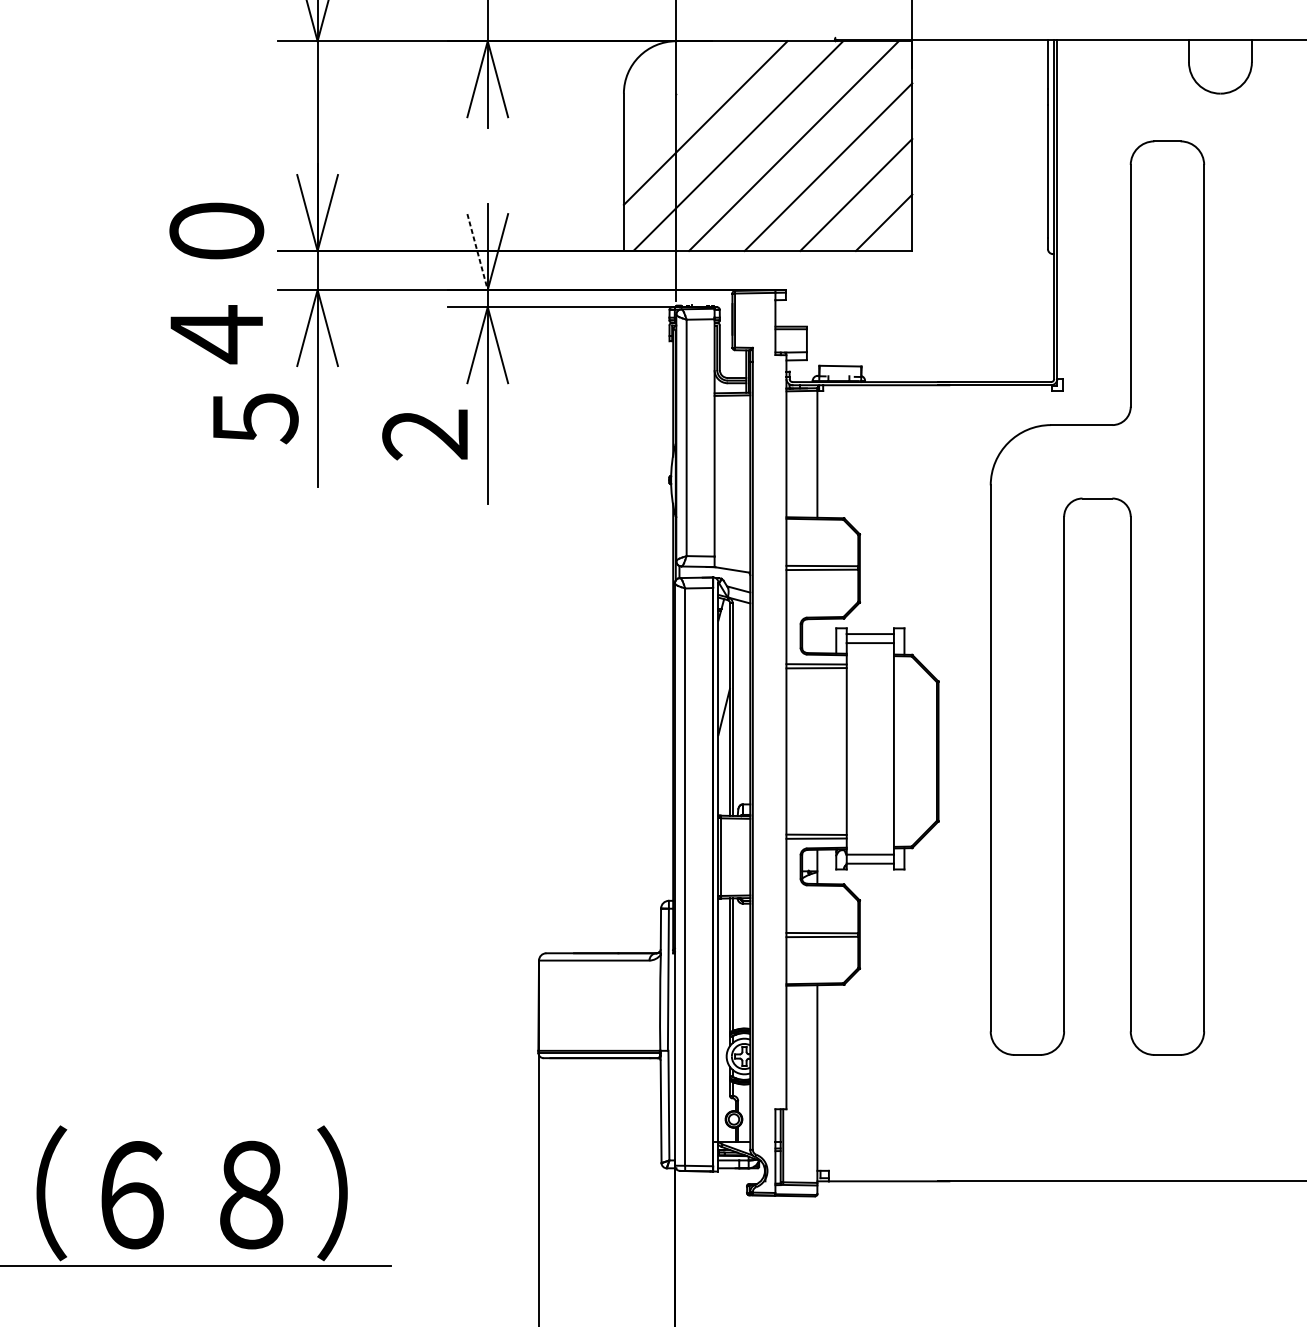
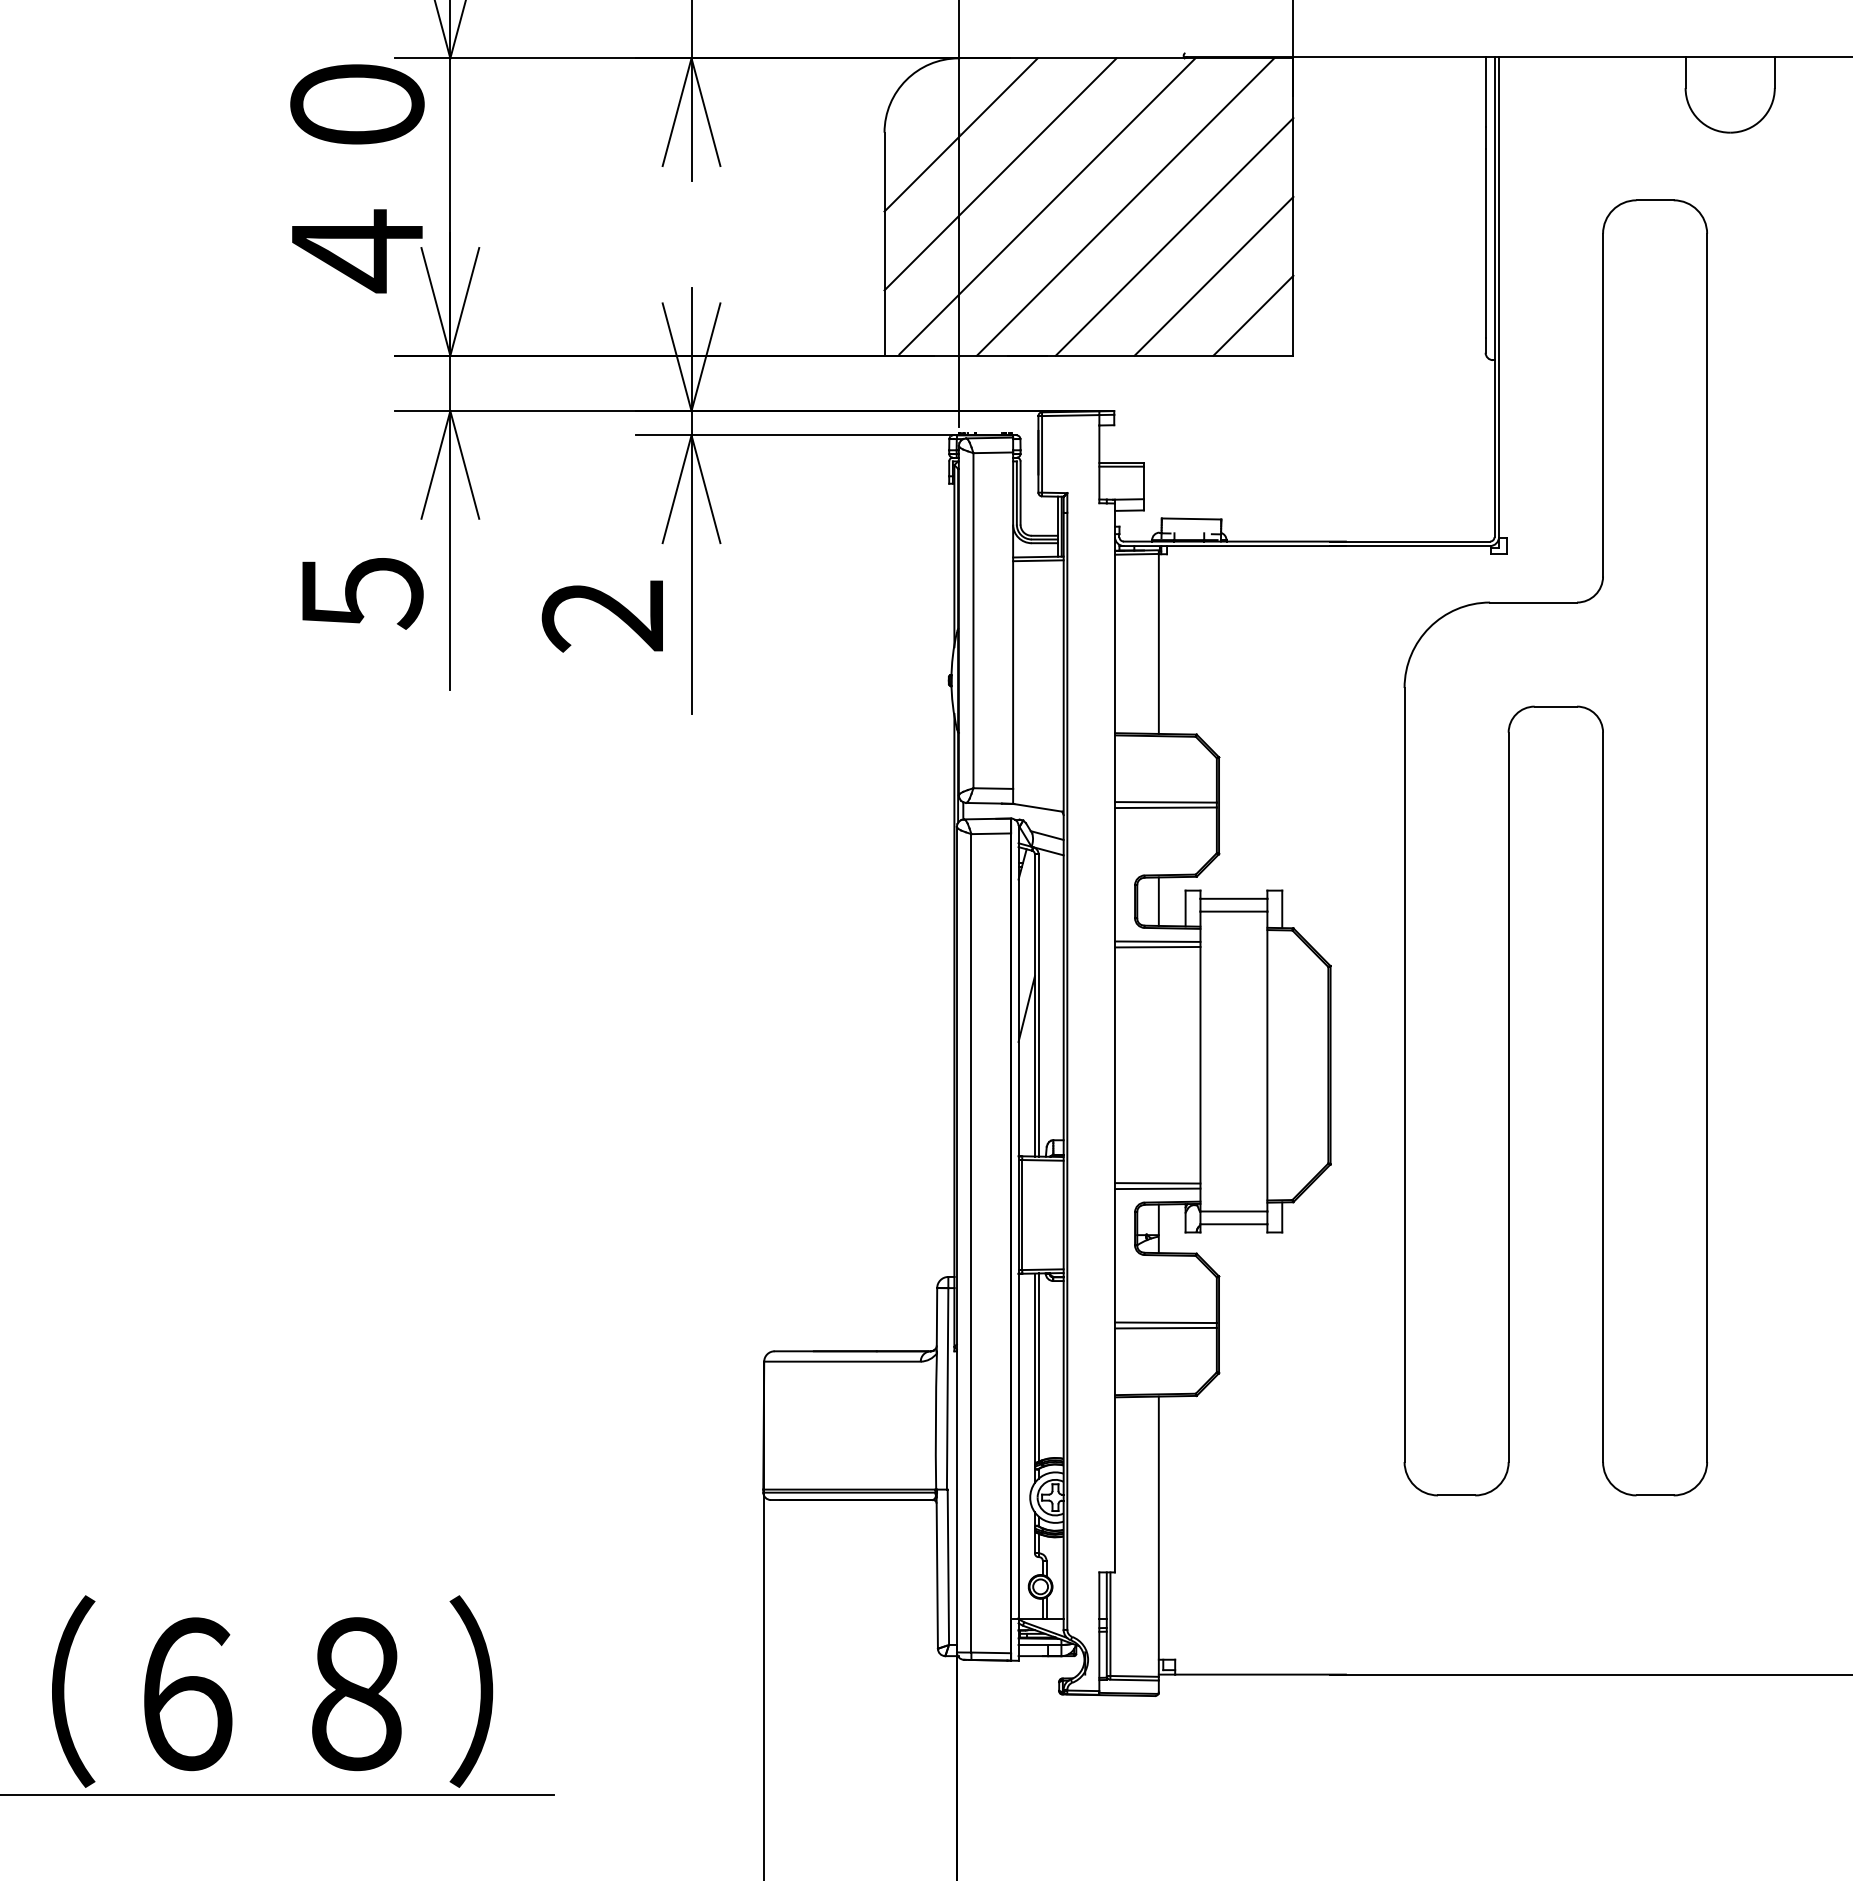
line: (677, 94) -> (960, 134), added
line: (477, 252) -> (677, 357), dashed -> solid
text: (216, 283) -> (357, 178), moved
line: (817, 635) -> (1158, 901), added

